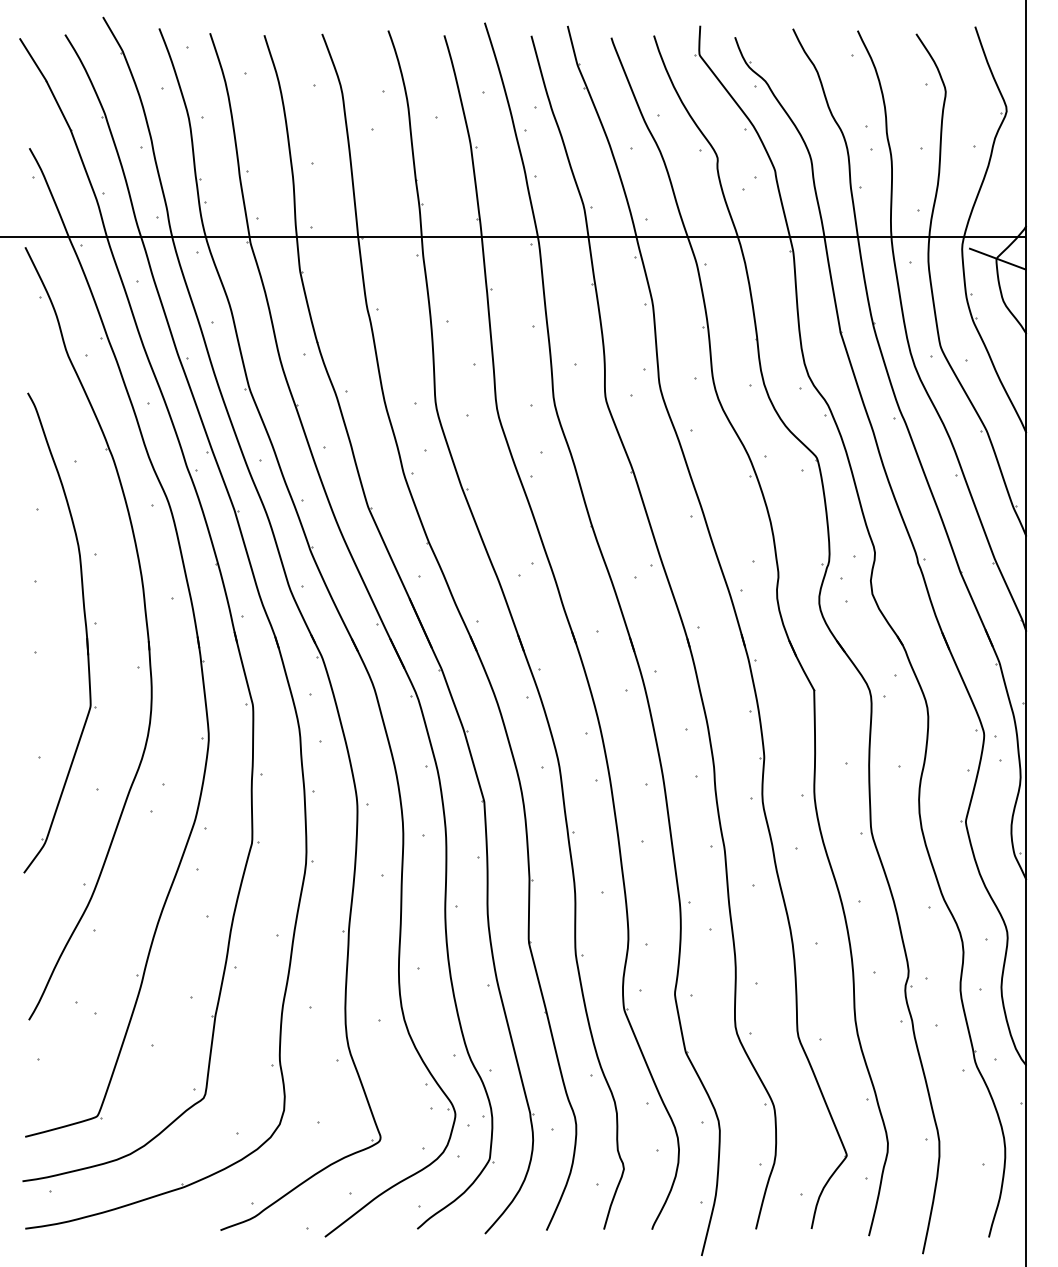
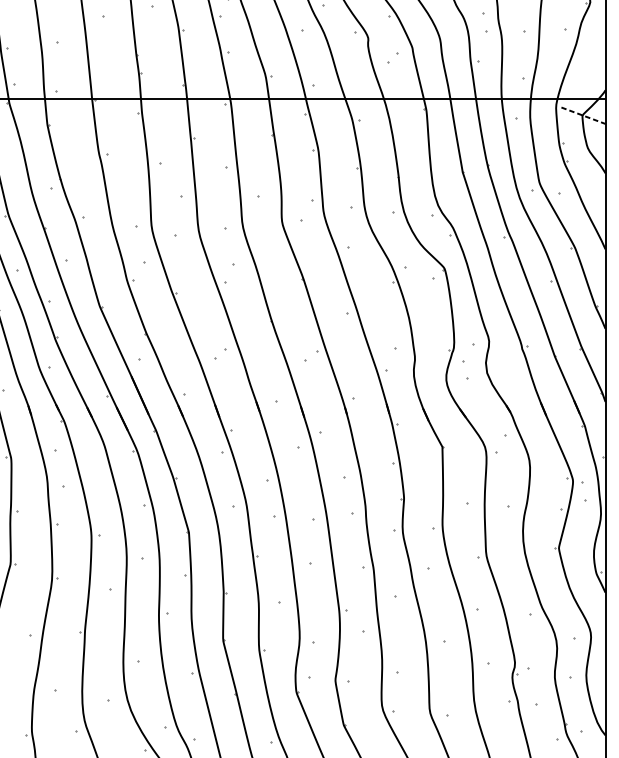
line: (997, 259) -> (583, 116), solid -> dashed

